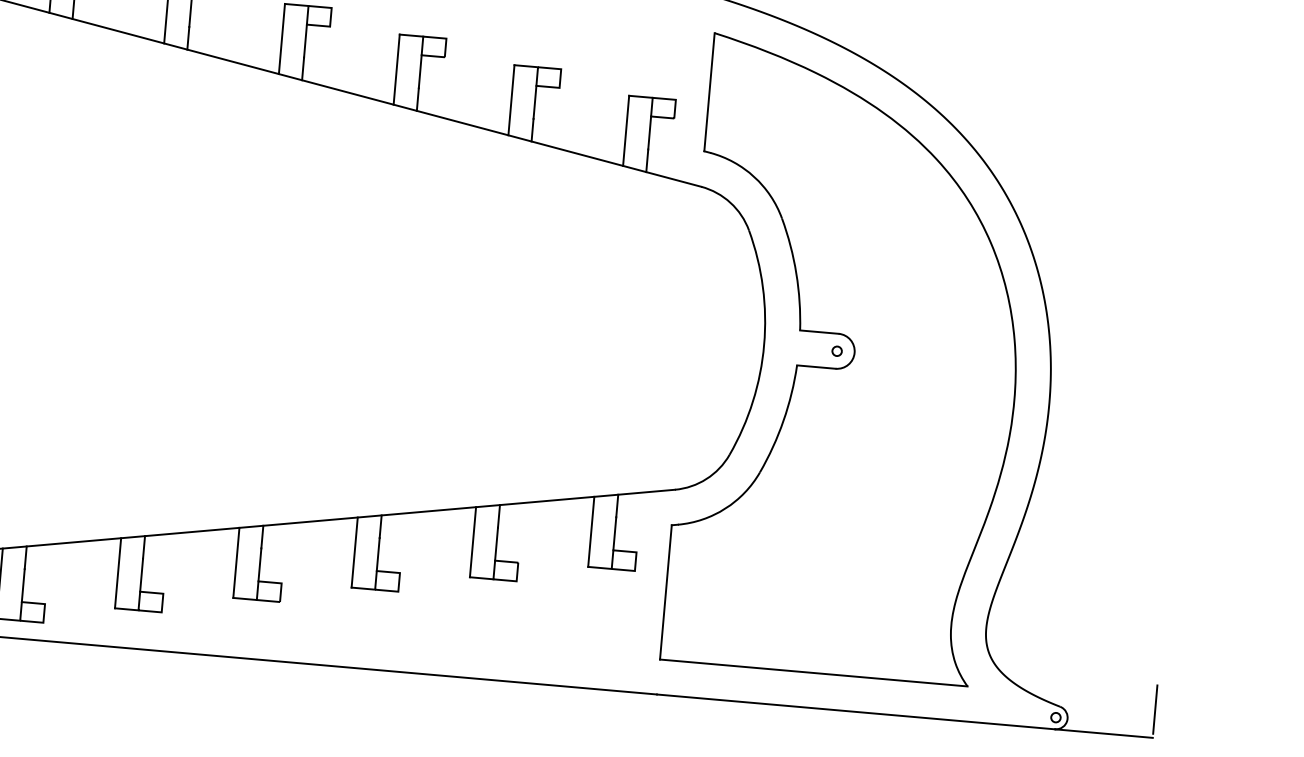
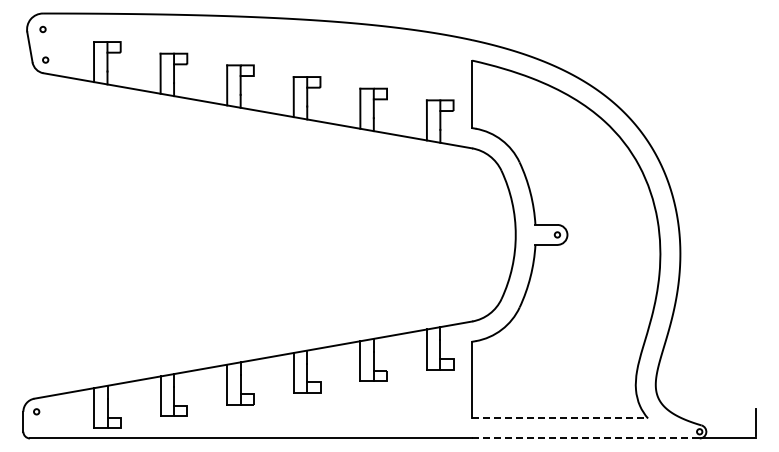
line: (814, 673) -> (560, 418), solid -> dashed
line: (856, 712) -> (586, 438), solid -> dashed

